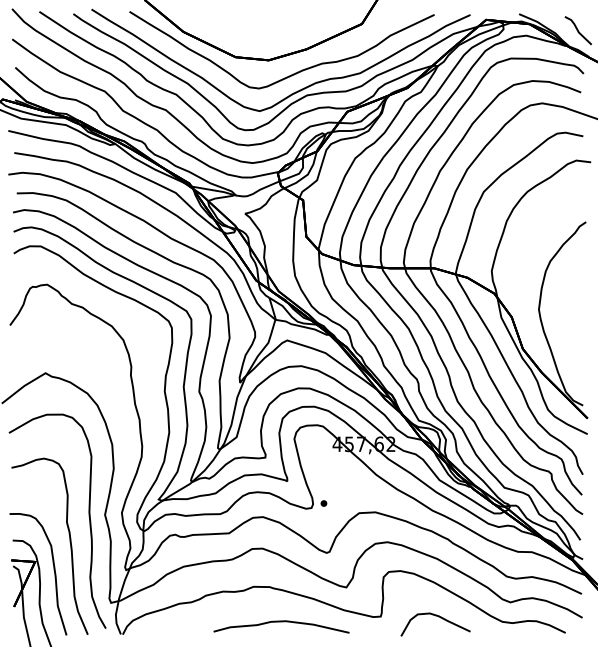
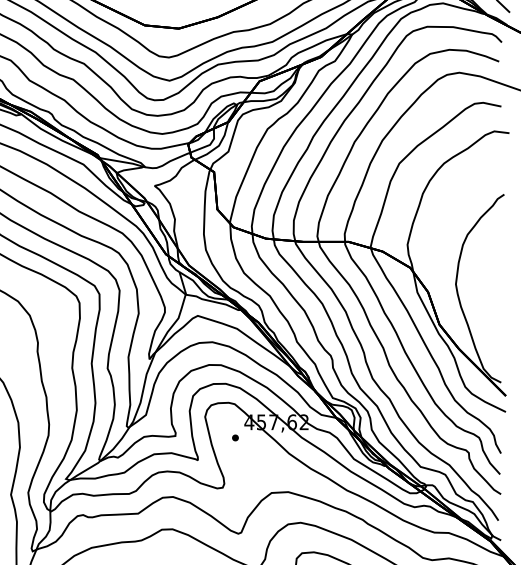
part: (323, 503) -> (235, 437), moved

